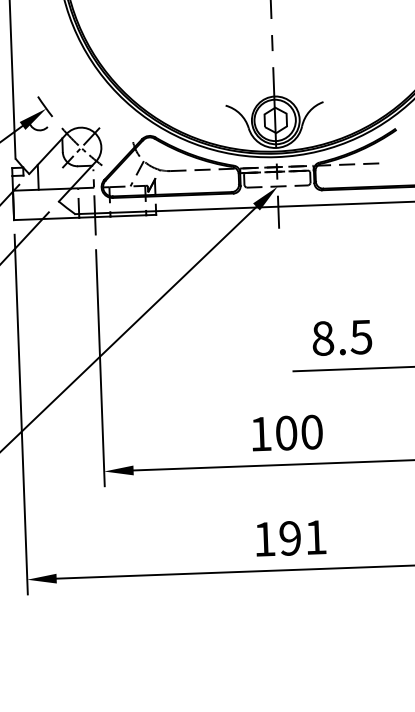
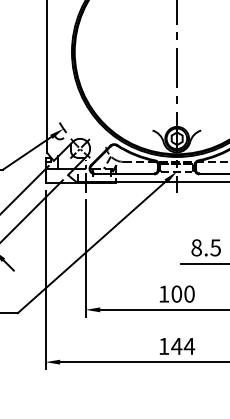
text: (303, 538) -> (183, 346), 191 -> 144

